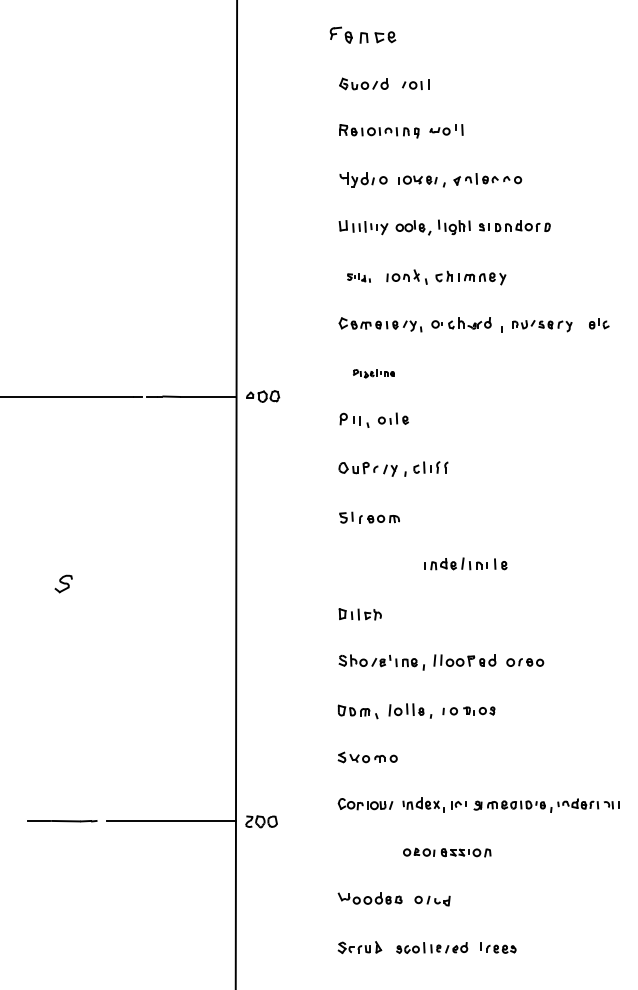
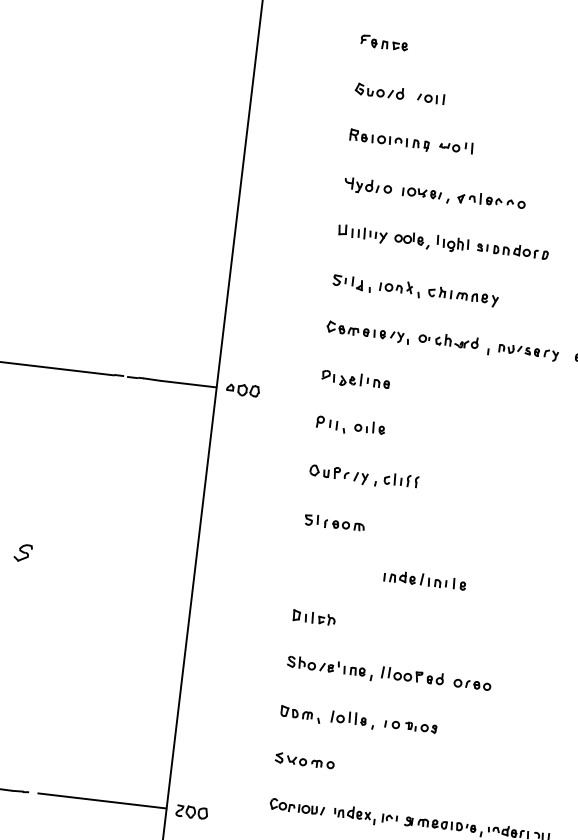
part: (362, 35) -> (383, 43), size x0.71
part: (358, 277) -> (351, 283), size x1.67
part: (373, 373) -> (355, 380), size x1.67

